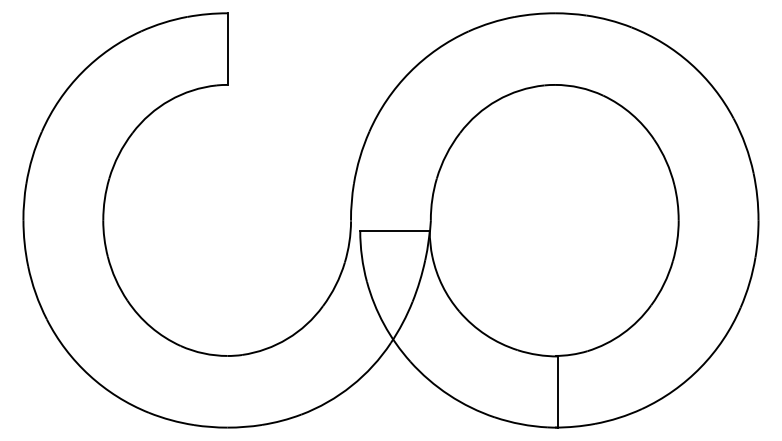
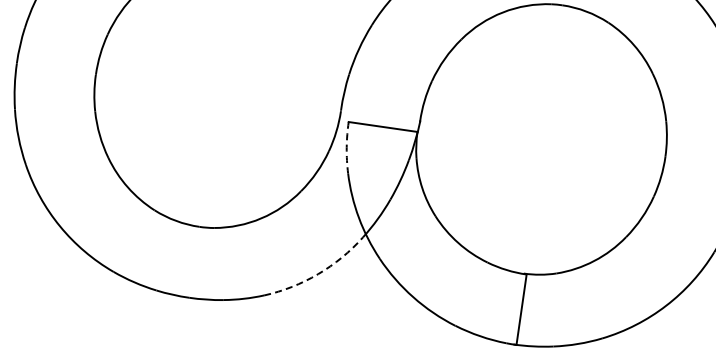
arc: (361, 256) -> (346, 147), solid -> dashed
arc: (351, 385) -> (318, 273), solid -> dashed

